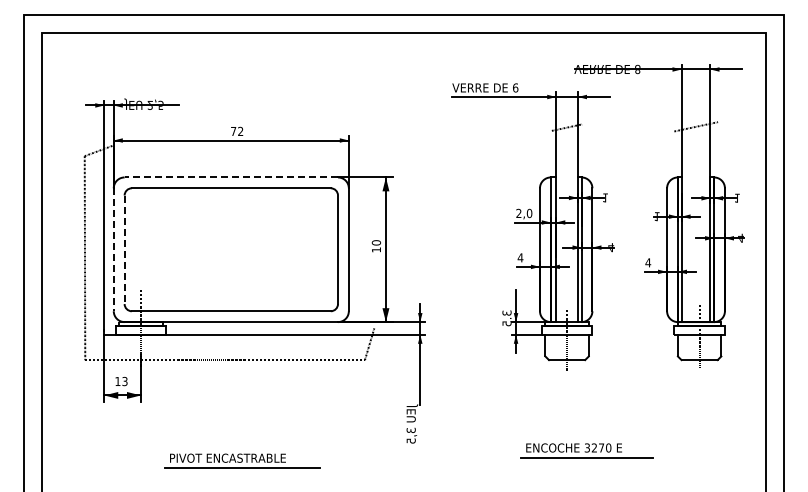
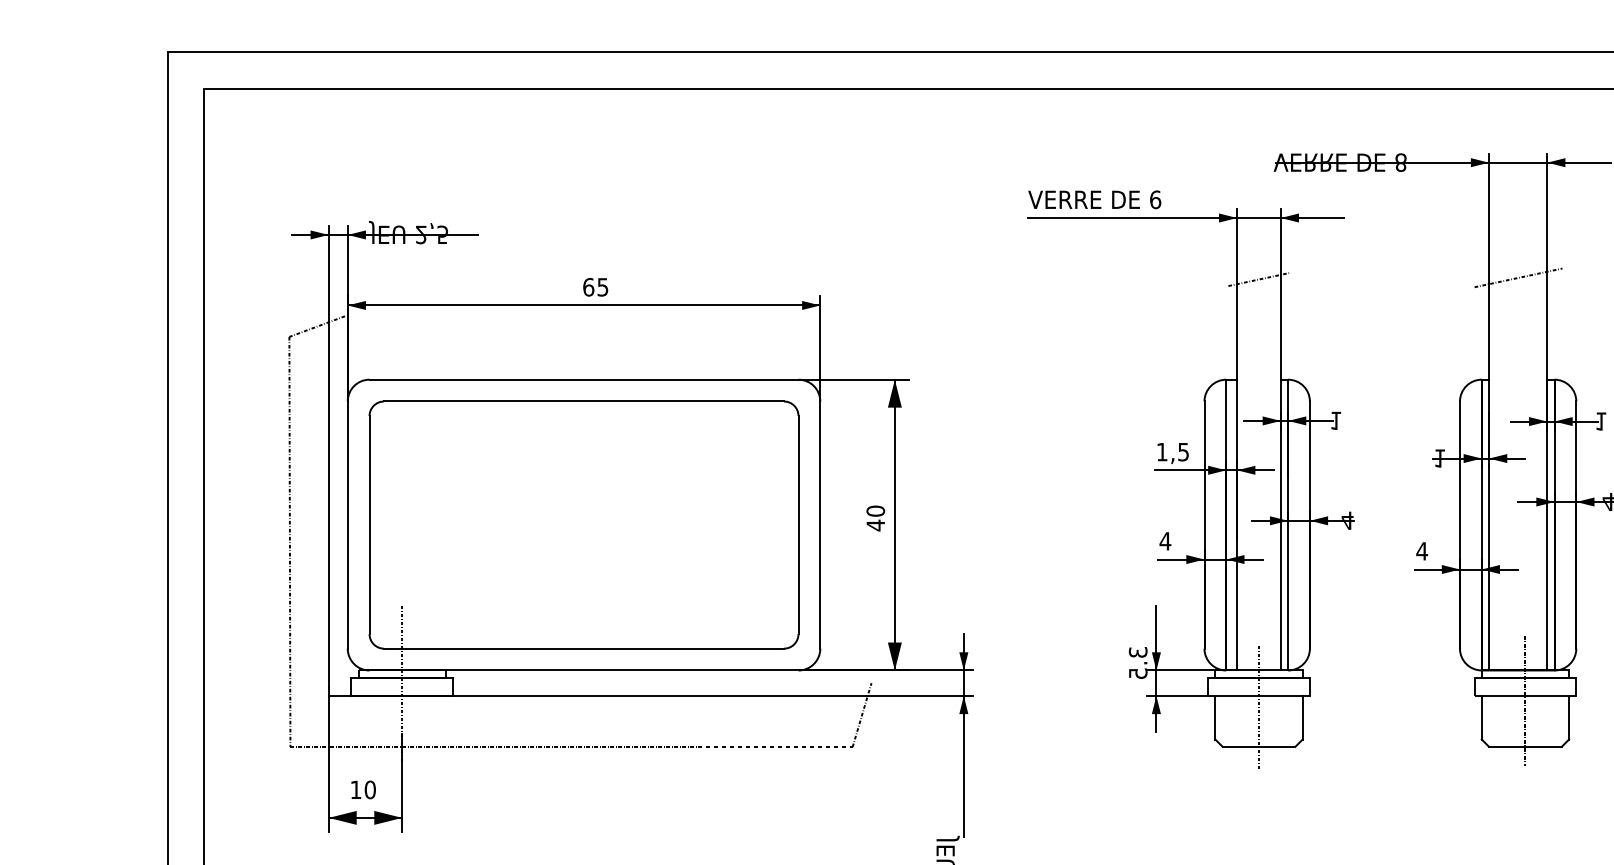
text: (237, 131) -> (596, 287), 72 -> 65
line: (231, 177) -> (584, 379), dashed -> solid
text: (524, 213) -> (1173, 452), 2,0 -> 1,5
text: (376, 249) -> (875, 524), 10 -> 40
line: (113, 250) -> (347, 526), dashed -> solid
line: (124, 250) -> (369, 526), dashed -> solid
text: (124, 381) -> (369, 789), 13 -> 10

